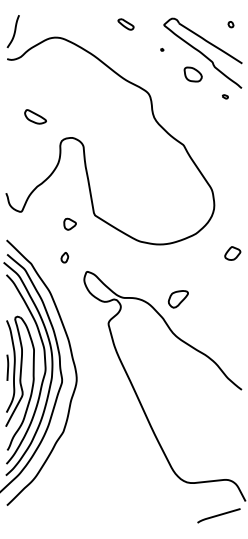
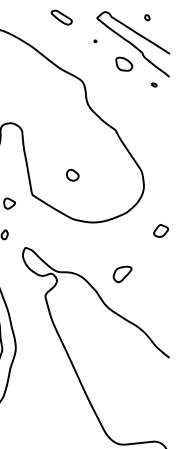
part: (125, 24) -> (61, 17), size x1.43
part: (230, 24) -> (146, 17), moved
part: (137, 193) -> (72, 175), added
part: (177, 299) -> (121, 274), moved

